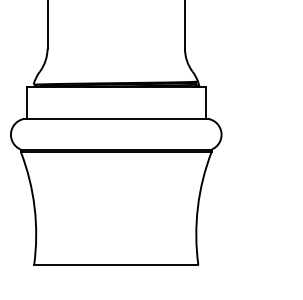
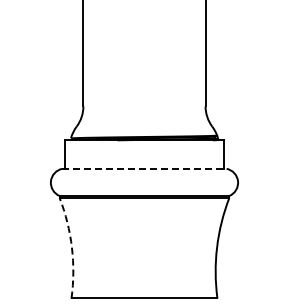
line: (116, 118) -> (144, 168), solid -> dashed
arc: (34, 207) -> (71, 247), solid -> dashed

